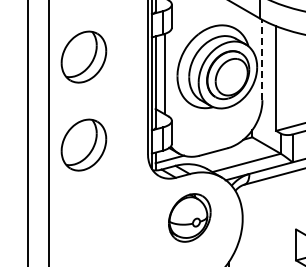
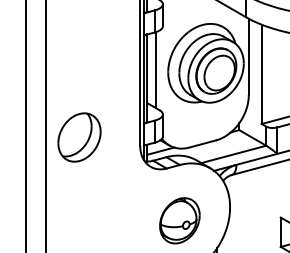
part: (83, 56) -> (79, 53), removed
line: (262, 59) -> (248, 56), dashed -> solid
part: (189, 217) -> (179, 220), moved

